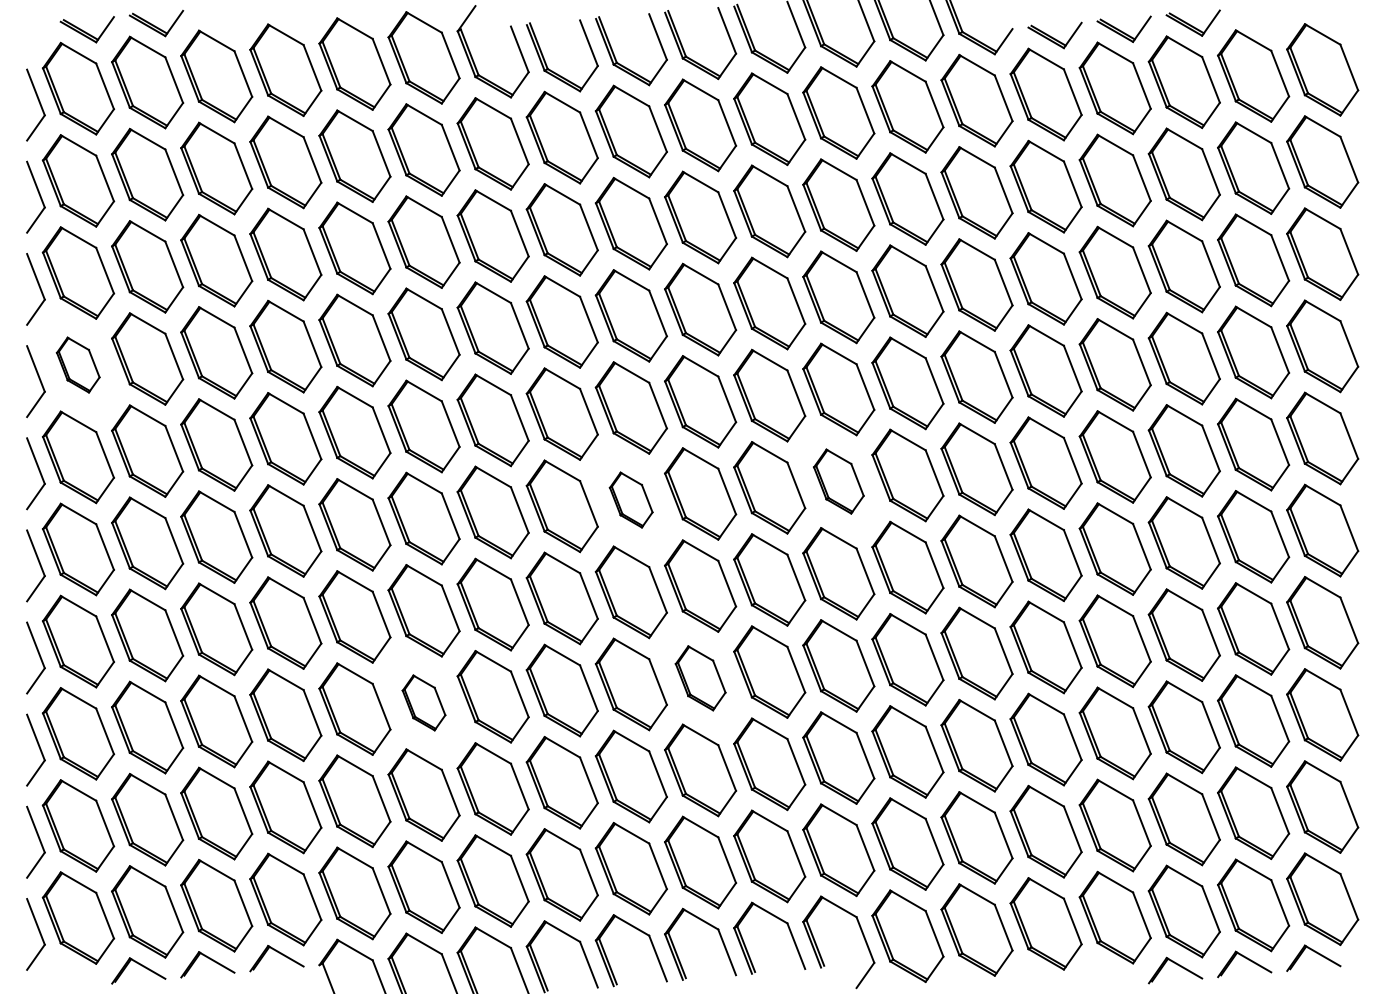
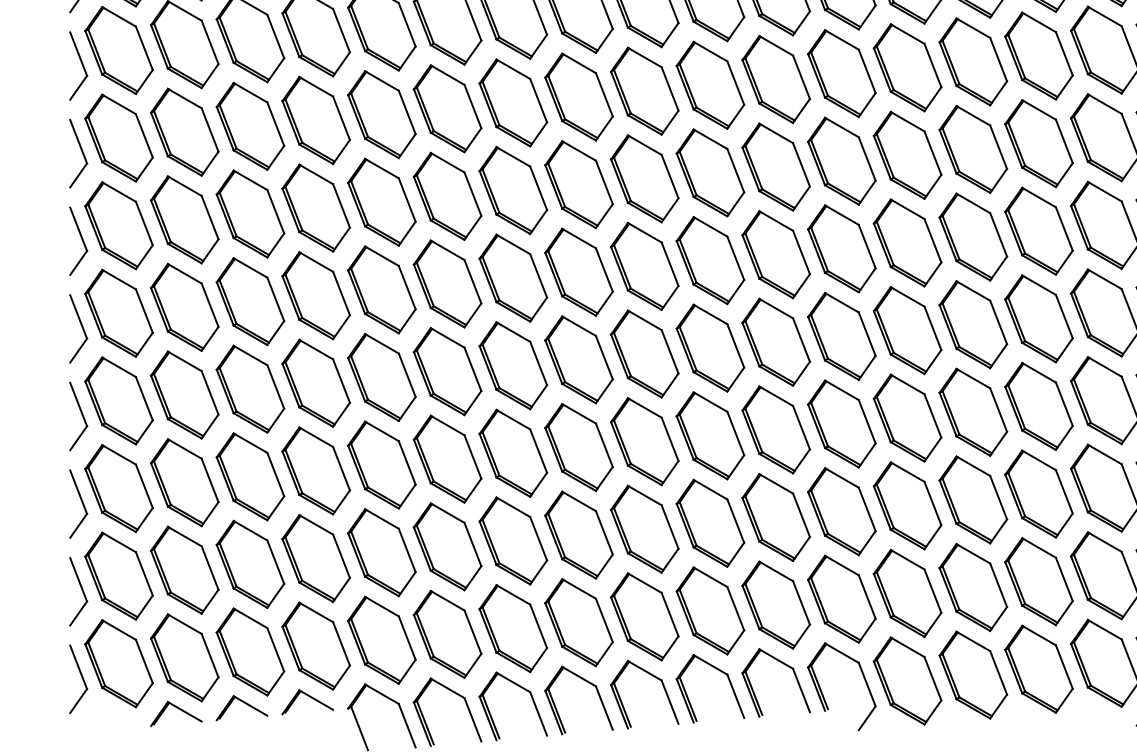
part: (77, 364) -> (118, 137), size x1.67
part: (838, 481) -> (841, 248), size x1.43
part: (630, 499) -> (643, 265), size x1.67
part: (700, 678) -> (710, 435), size x1.43
part: (423, 702) -> (447, 458), size x1.67

